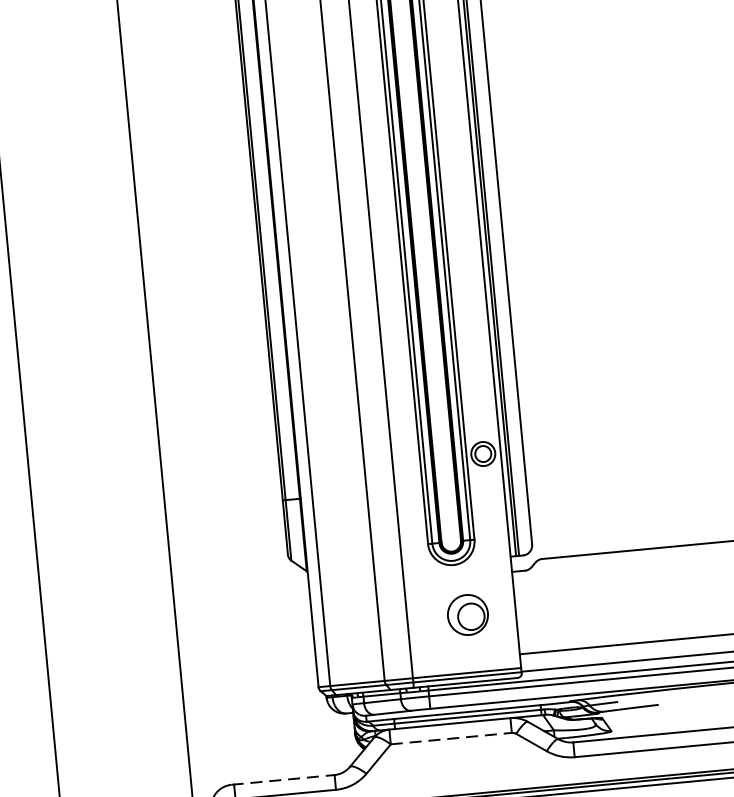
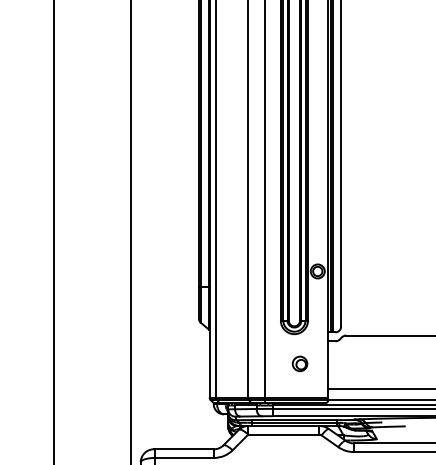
part: (466, 614) -> (299, 363), size x0.62
line: (452, 738) -> (284, 434), dashed -> solid
line: (284, 780) -> (184, 449), dashed -> solid

